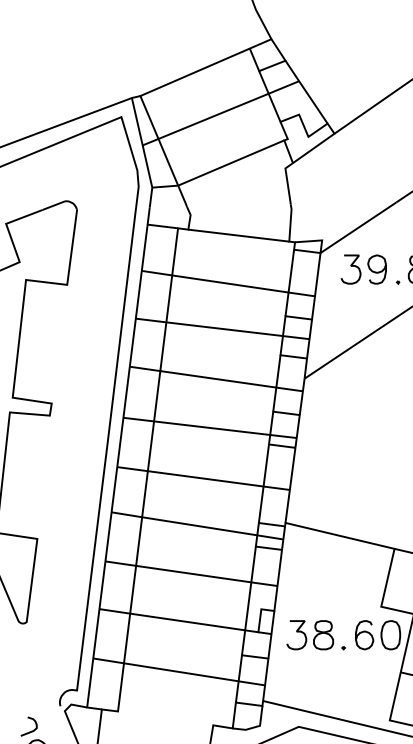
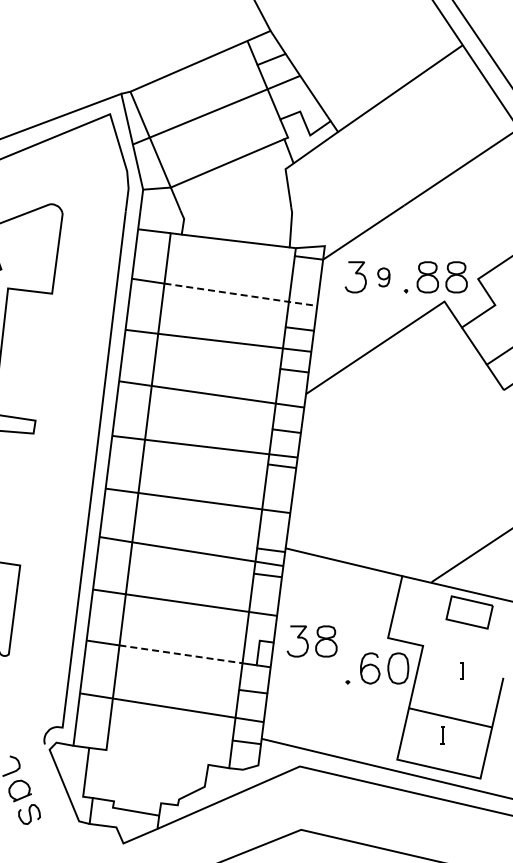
part: (376, 269) -> (383, 277), size x0.6
line: (245, 286) -> (242, 295), solid -> dashed
line: (188, 622) -> (181, 654), solid -> dashed
part: (309, 635) -> (311, 641), moved

